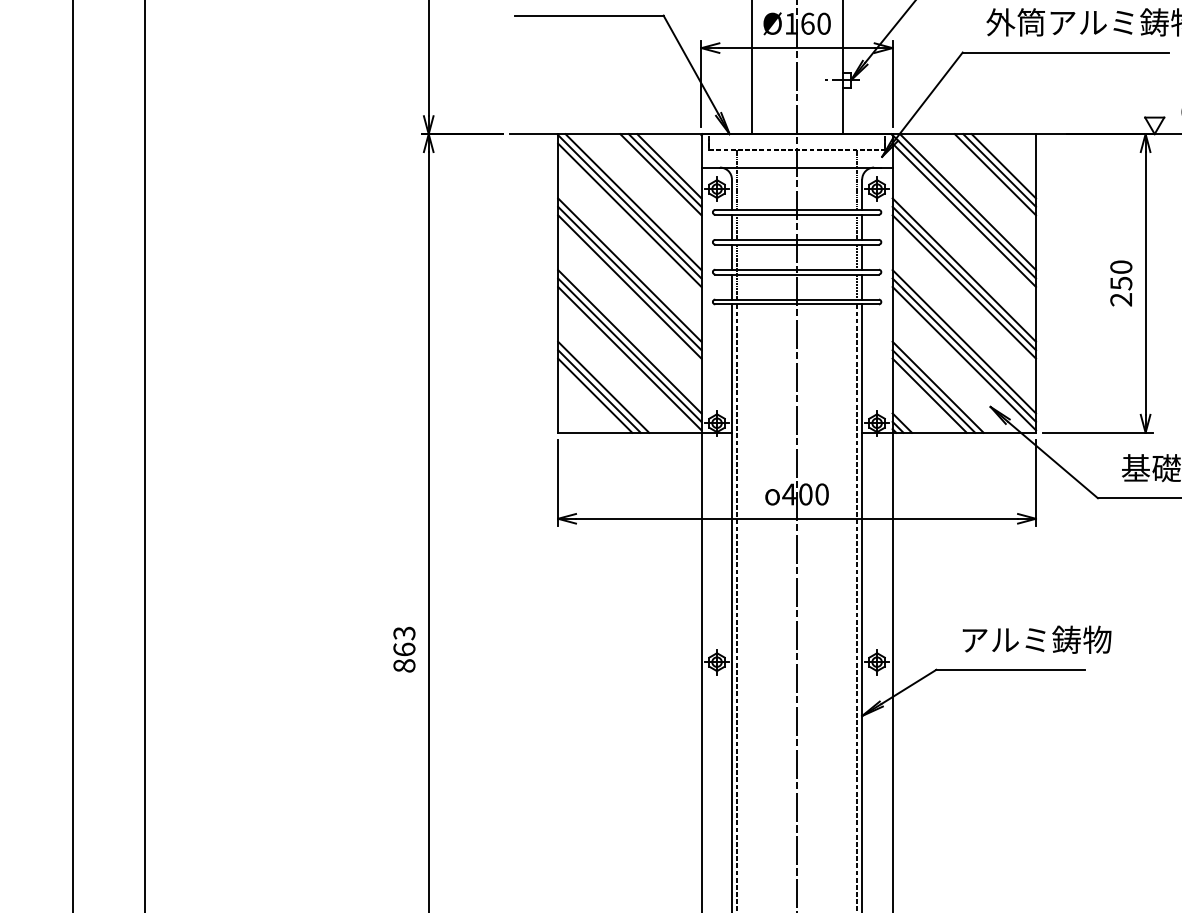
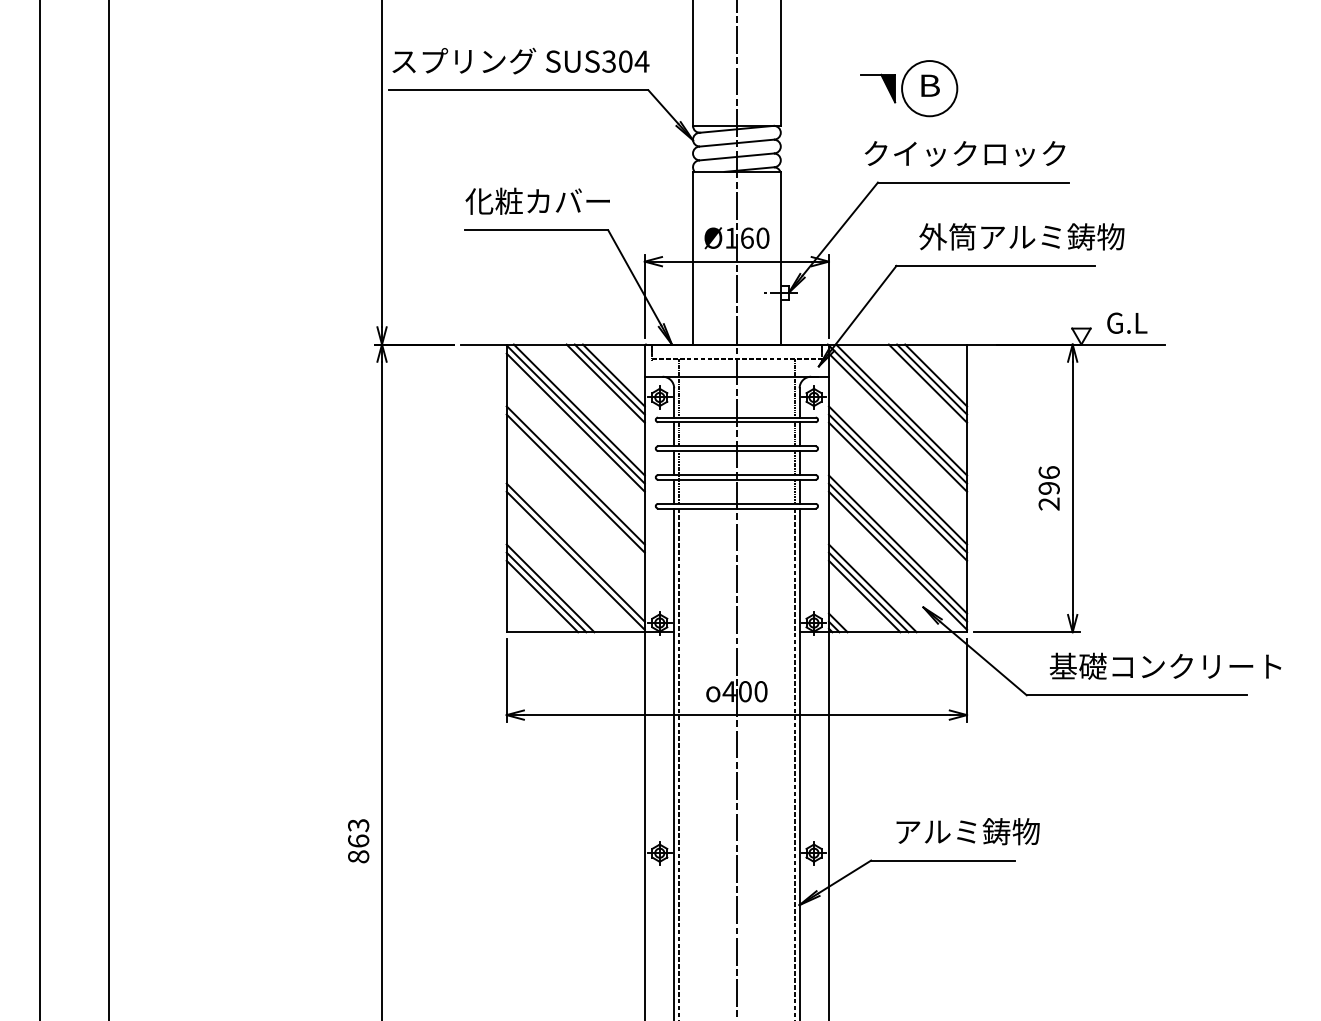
text: (1120, 275) -> (1048, 480), 250 -> 296
line: (629, 286) -> (575, 491), removed
line: (629, 341) -> (575, 544), removed

